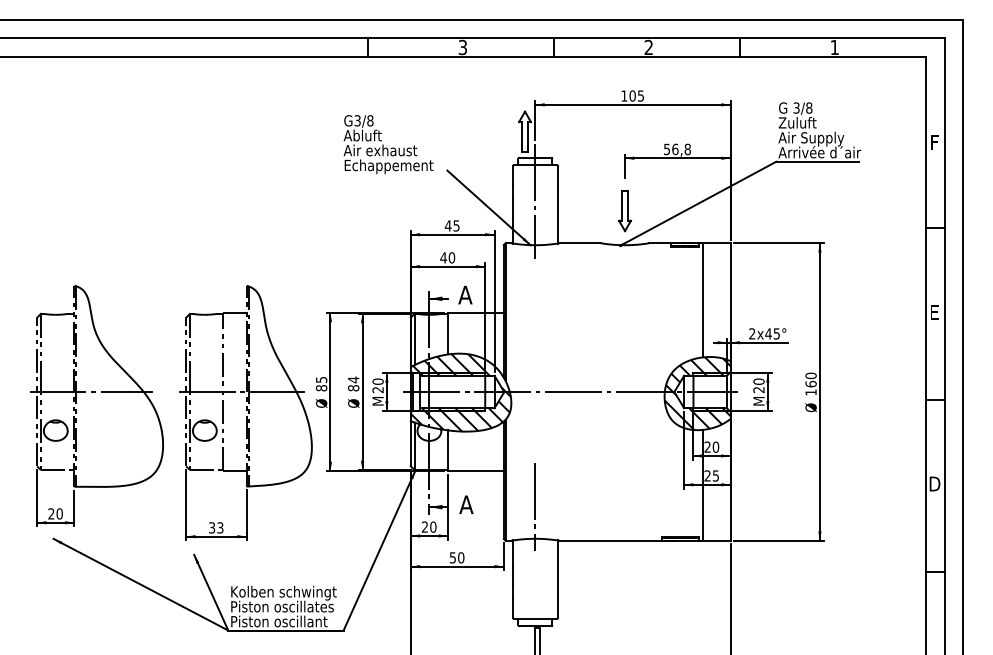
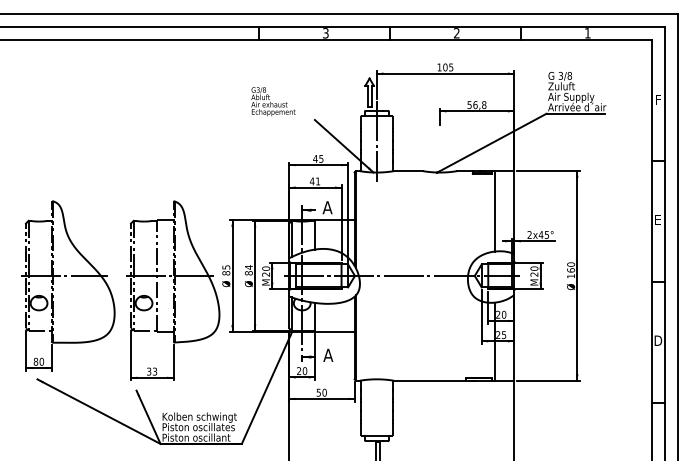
part: (388, 144) -> (273, 101), size x0.7
part: (625, 211) -> (440, 148), removed
text: (451, 257) -> (317, 181), 40 -> 41
hatch: (460, 392) -> (324, 276), removed
hatch: (697, 393) -> (491, 276), removed
line: (535, 506) -> (376, 356), removed
text: (51, 513) -> (36, 361), 20 -> 80

